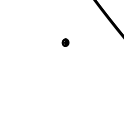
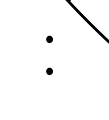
part: (61, 80) -> (49, 70), added

